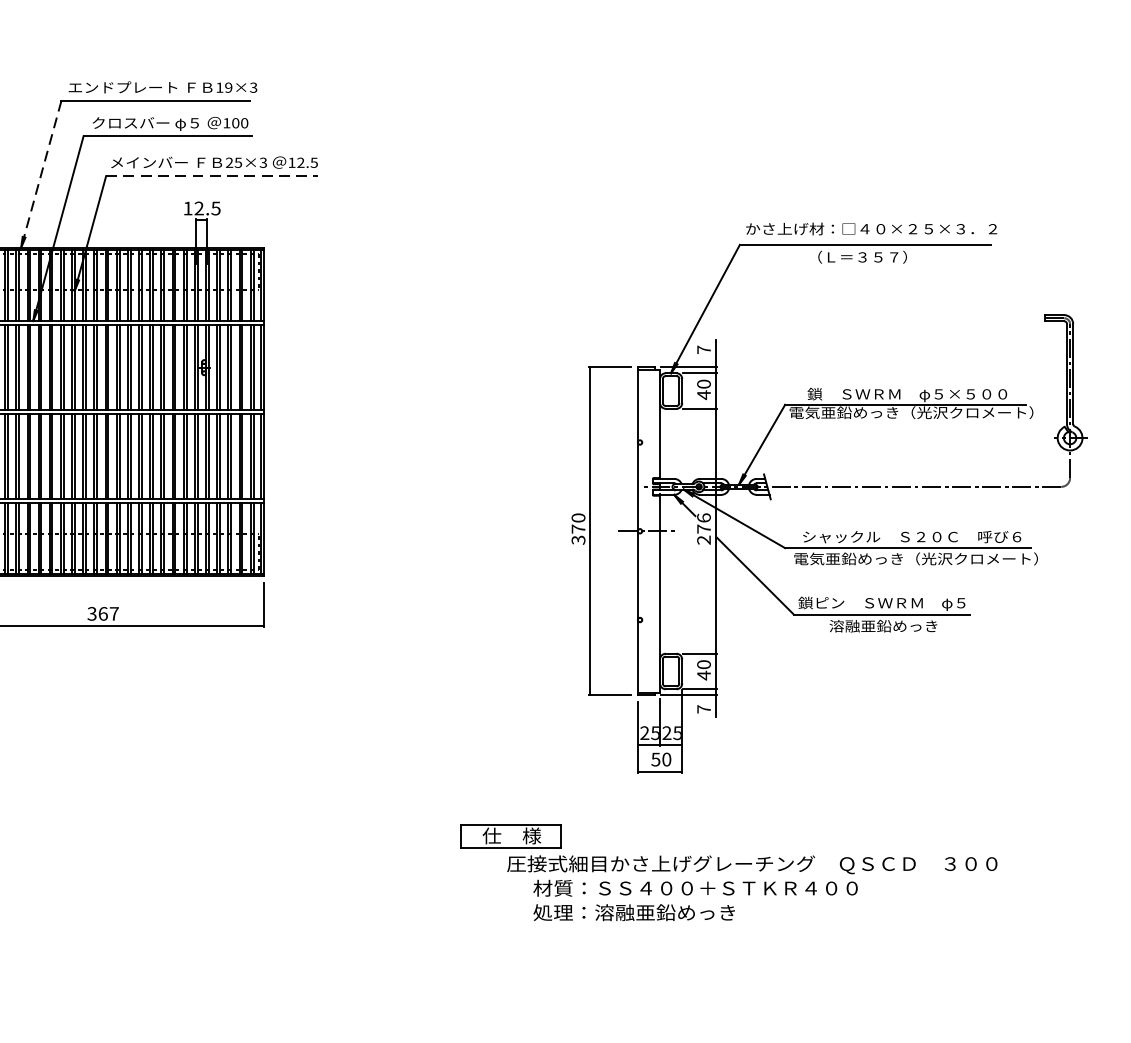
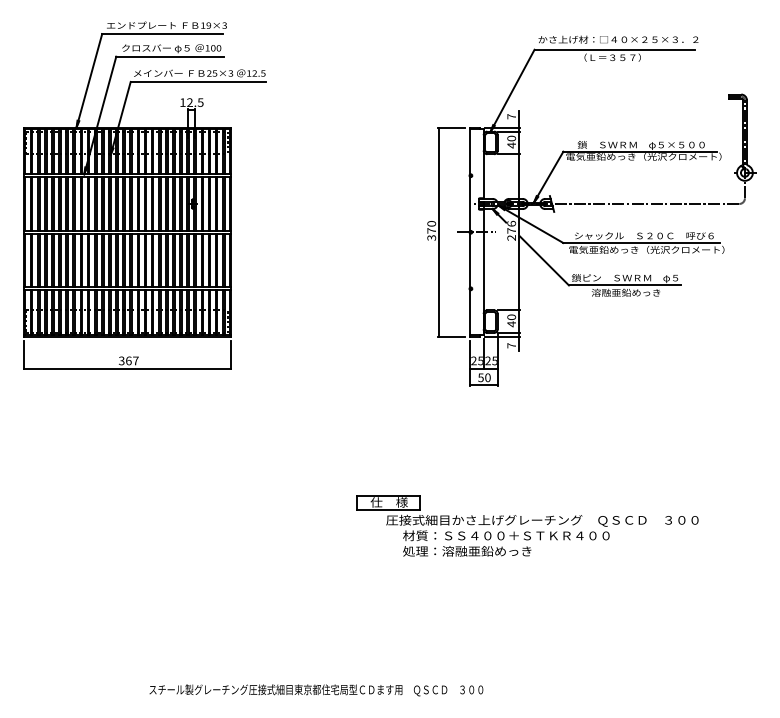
line: (41, 173) -> (89, 80), dashed -> solid
line: (212, 175) -> (198, 81), dashed -> solid
part: (827, 487) -> (590, 204), moved

